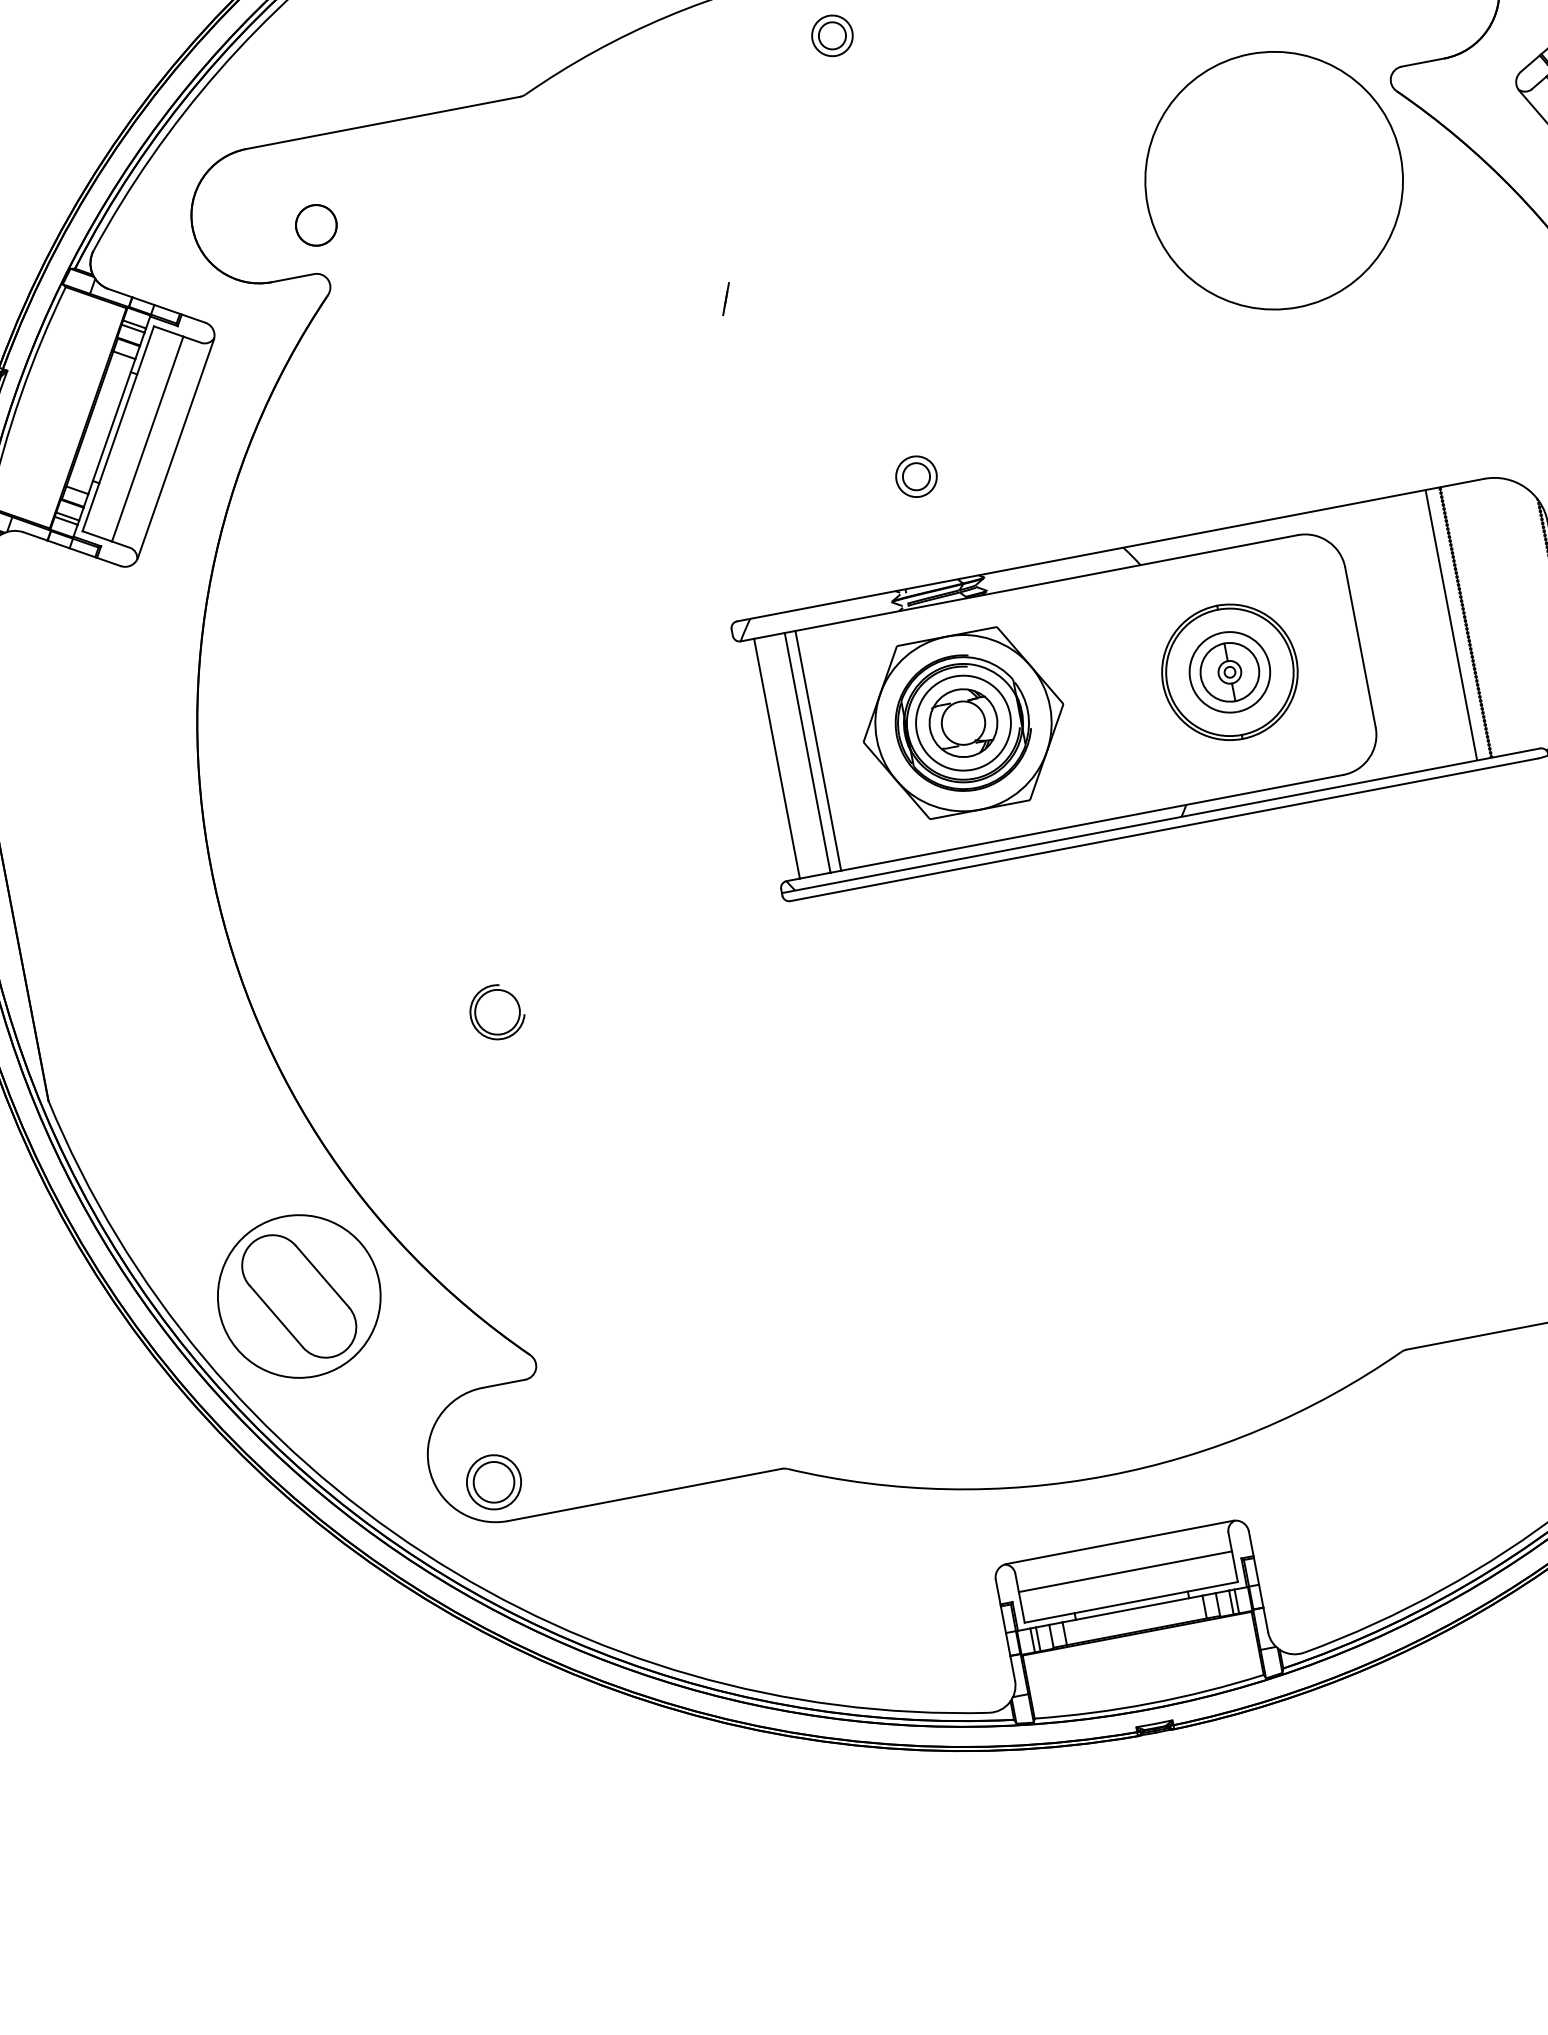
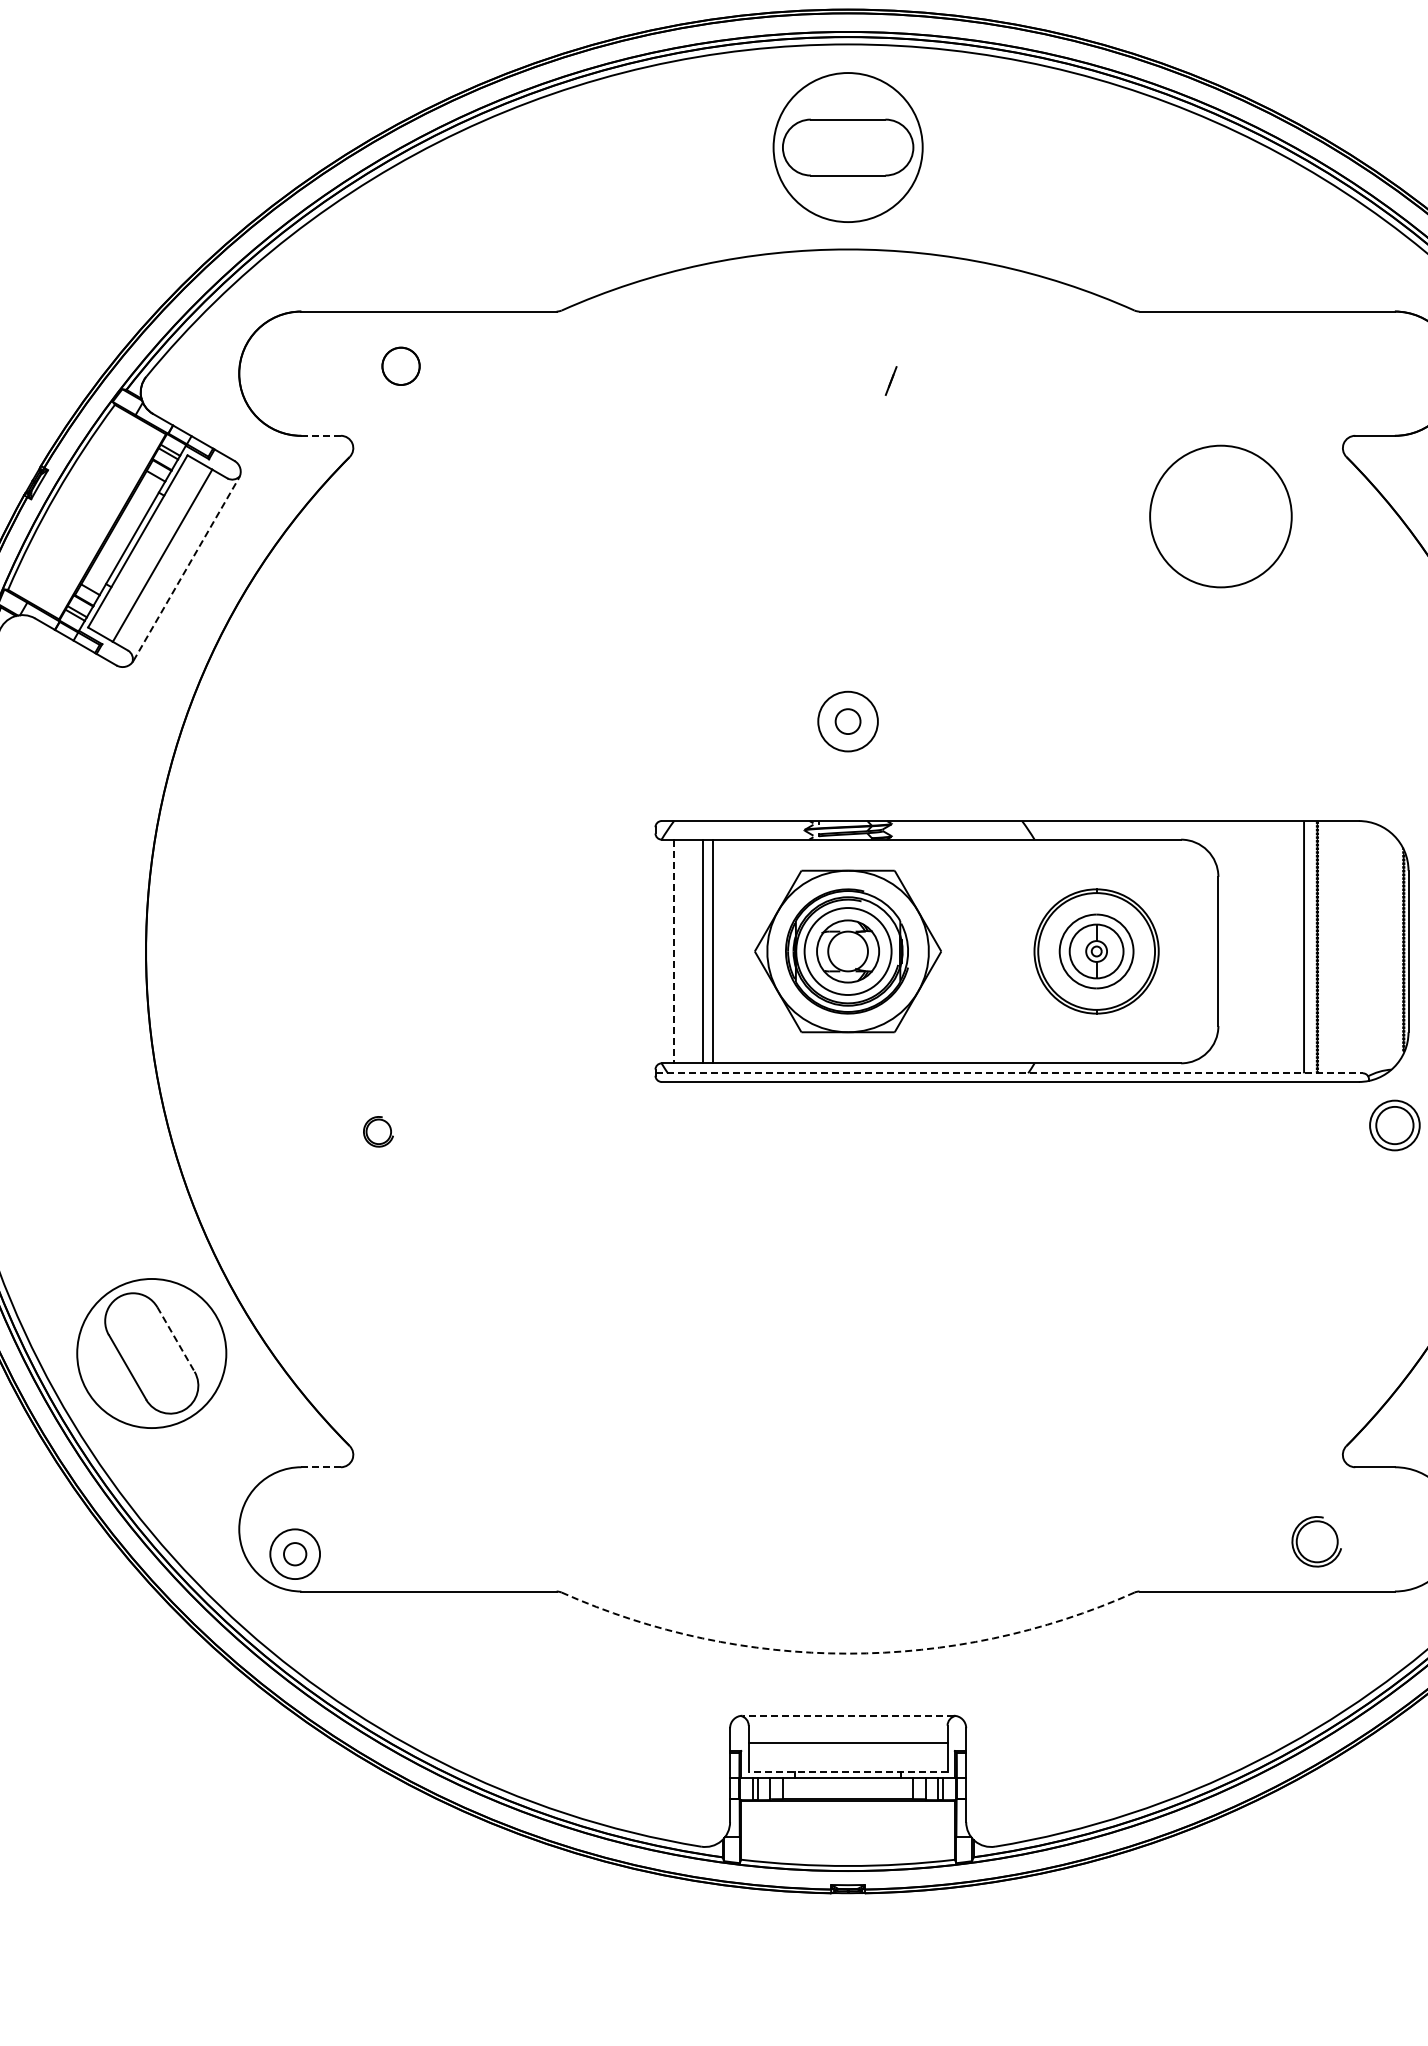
part: (831, 35) -> (847, 309), removed
circle: (1273, 180) -> (1220, 516), size x0.6
circle: (315, 224) -> (400, 365), moved
line: (293, 277) -> (321, 435), solid -> dashed
line: (725, 298) -> (890, 380), moved
line: (176, 448) -> (186, 569), solid -> dashed
circle: (915, 476) -> (847, 721), size x1.6
line: (777, 758) -> (674, 951), solid -> dashed
line: (1161, 820) -> (1009, 1073), solid -> dashed
part: (496, 1012) -> (378, 1131), size x0.6
line: (322, 1276) -> (176, 1339), solid -> dashed
line: (504, 1383) -> (321, 1467), solid -> dashed
arc: (1107, 1475) -> (848, 1653), solid -> dashed
circle: (493, 1481) -> (294, 1553), size x0.6
line: (1120, 1542) -> (848, 1715), solid -> dashed
line: (1130, 1602) -> (847, 1771), solid -> dashed

